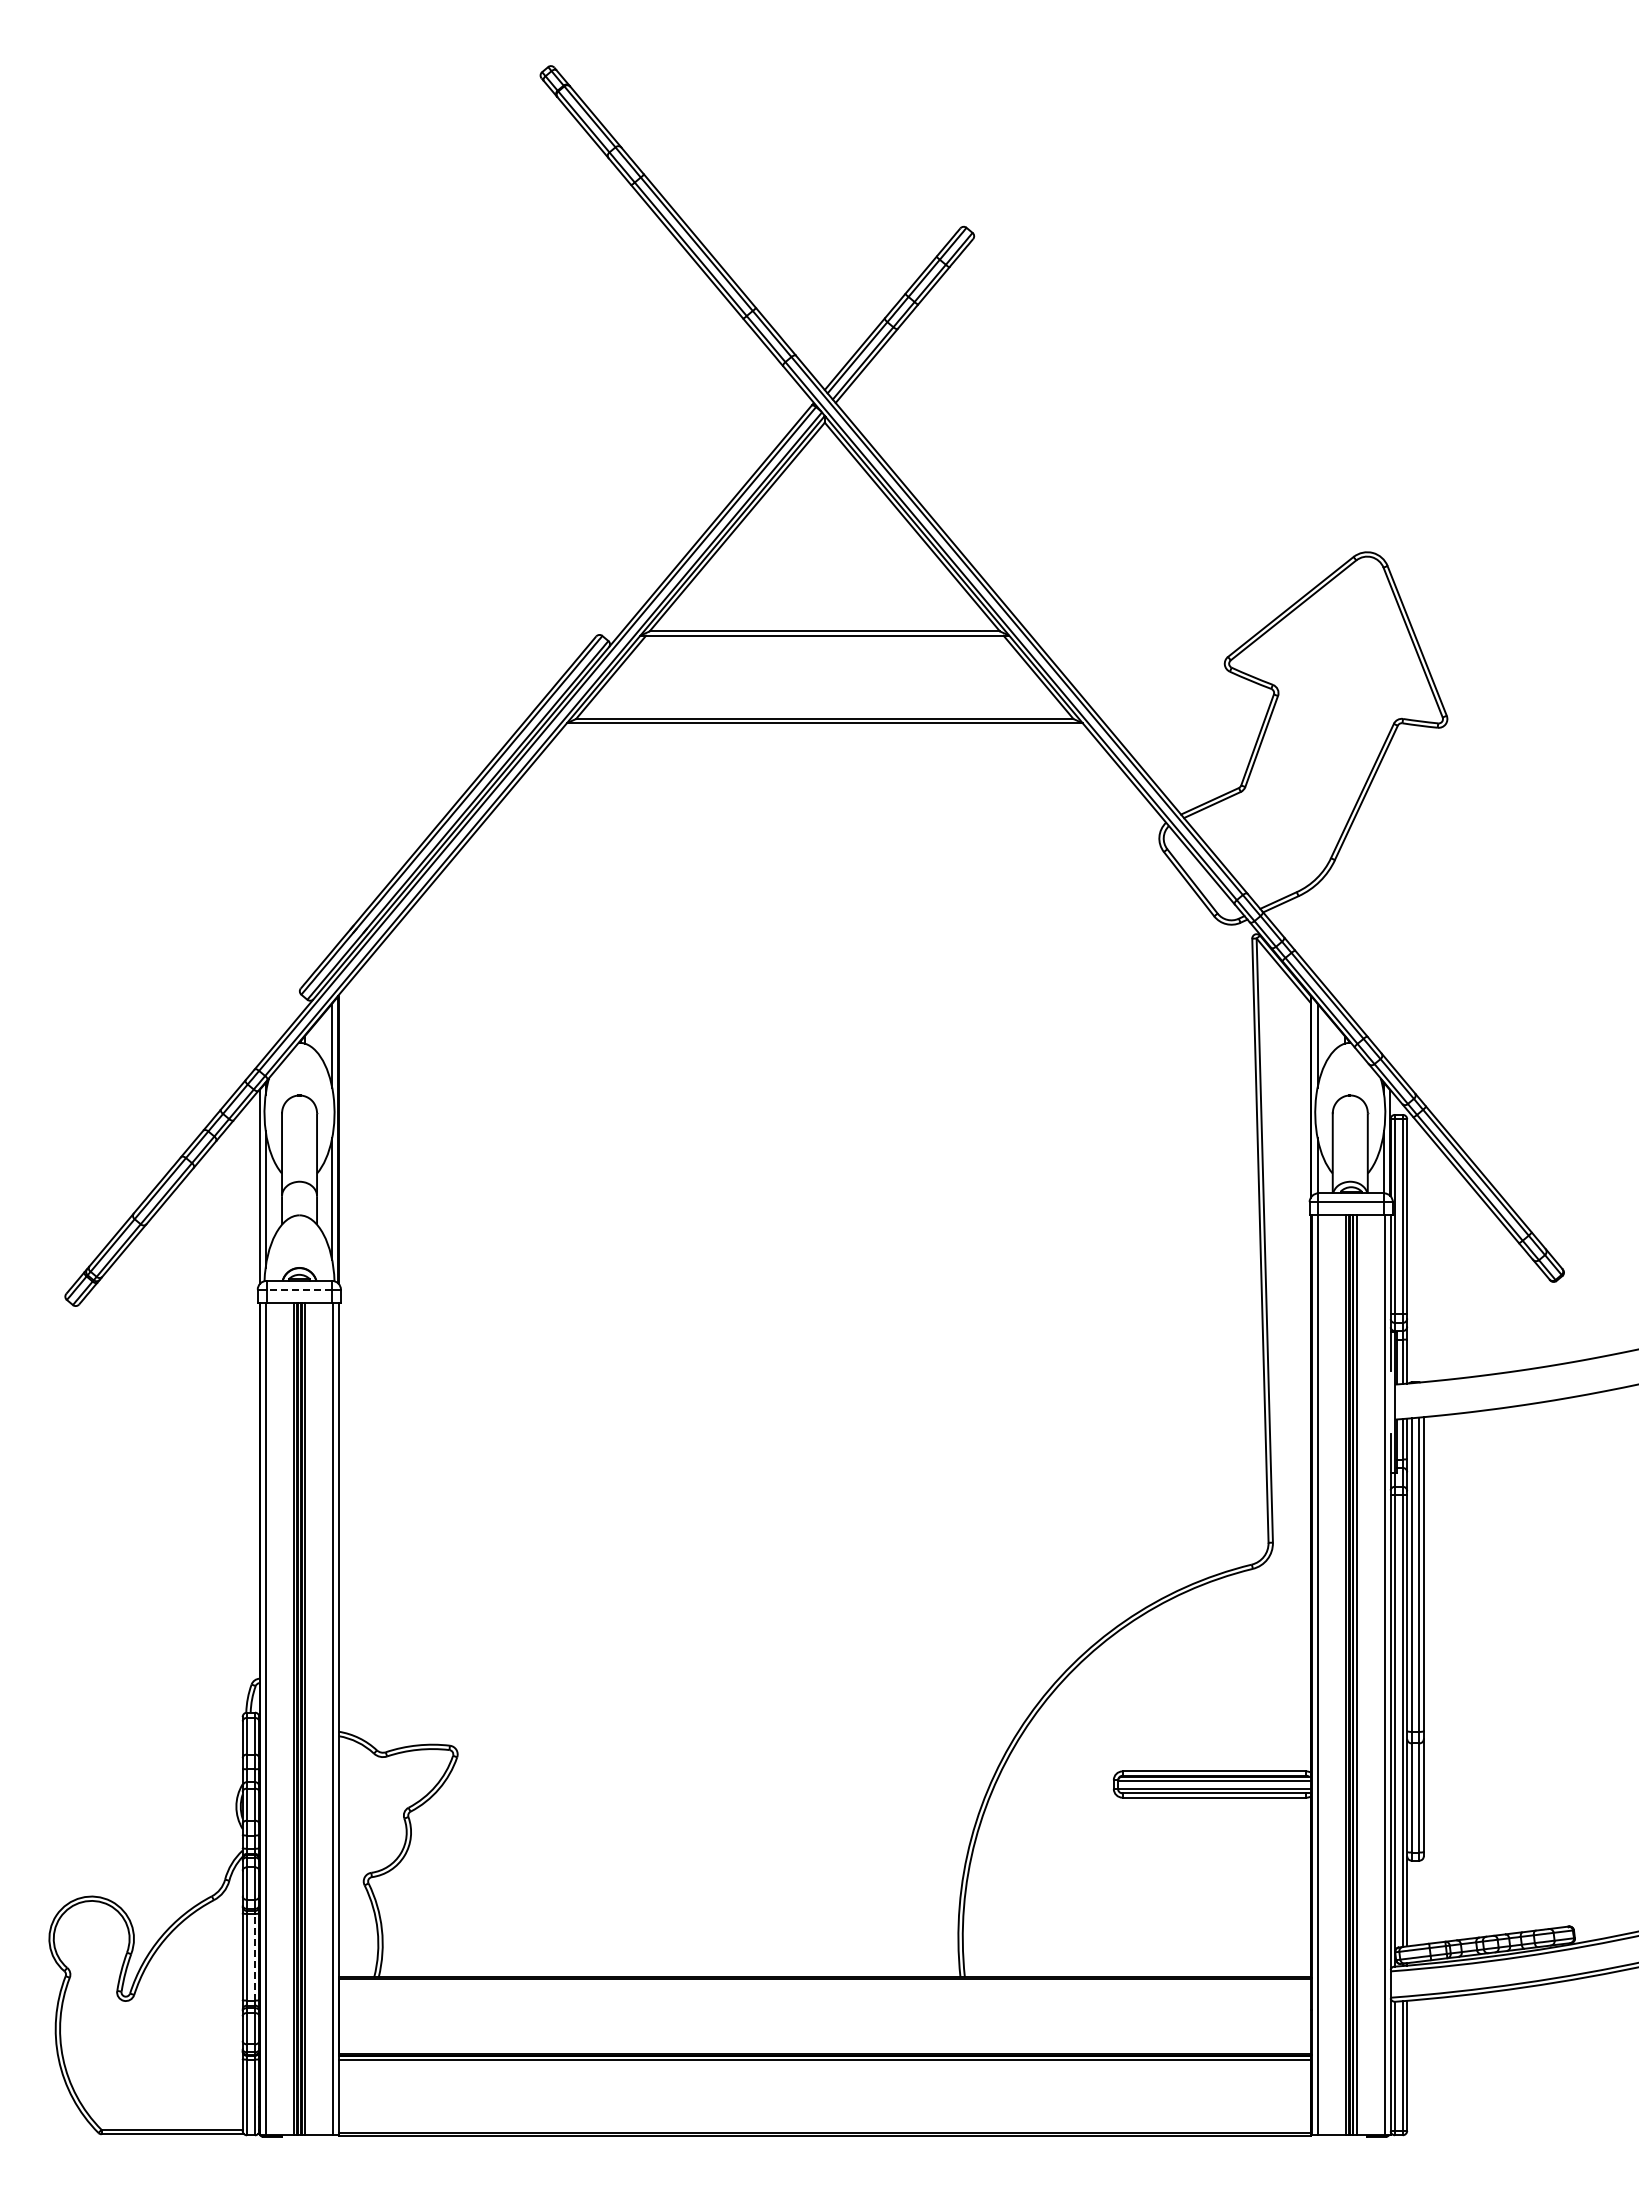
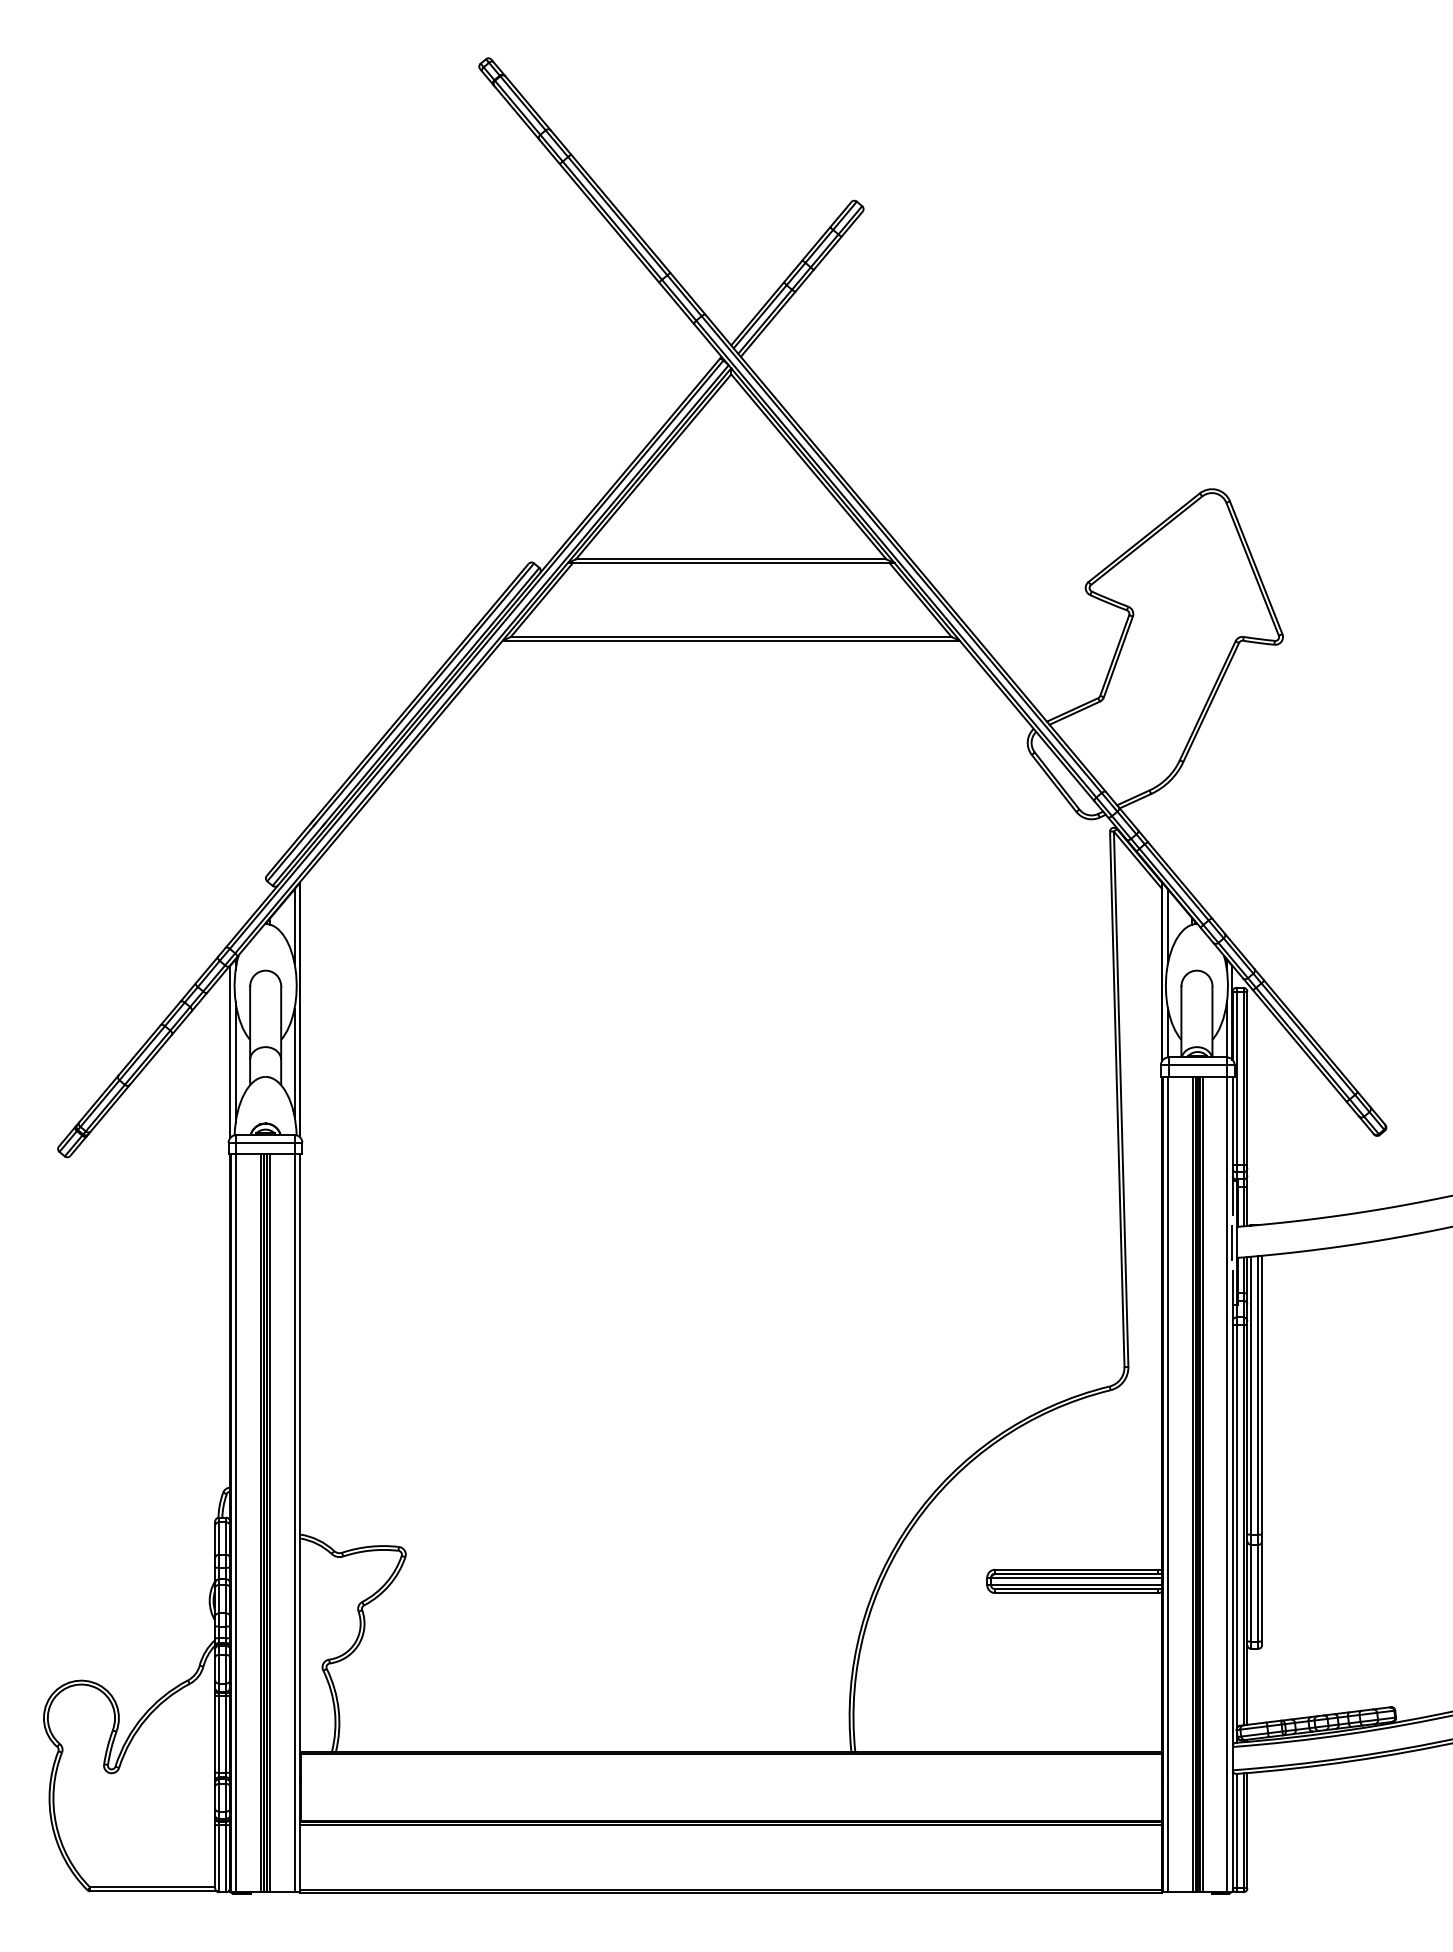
line: (299, 1289) -> (265, 1142), dashed -> solid
line: (1390, 1402) -> (1232, 1242), added
line: (254, 1956) -> (225, 1733), dashed -> solid

